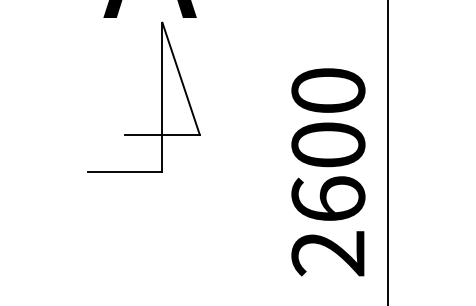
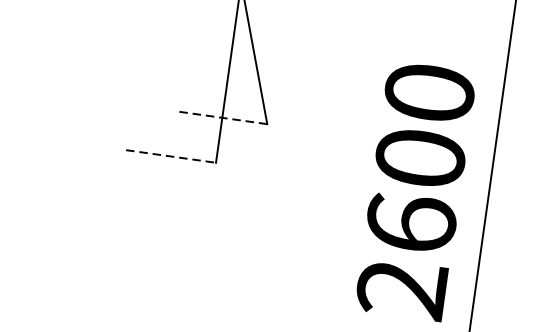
line: (161, 134) -> (221, 117), solid -> dashed
line: (125, 172) -> (171, 157), solid -> dashed

